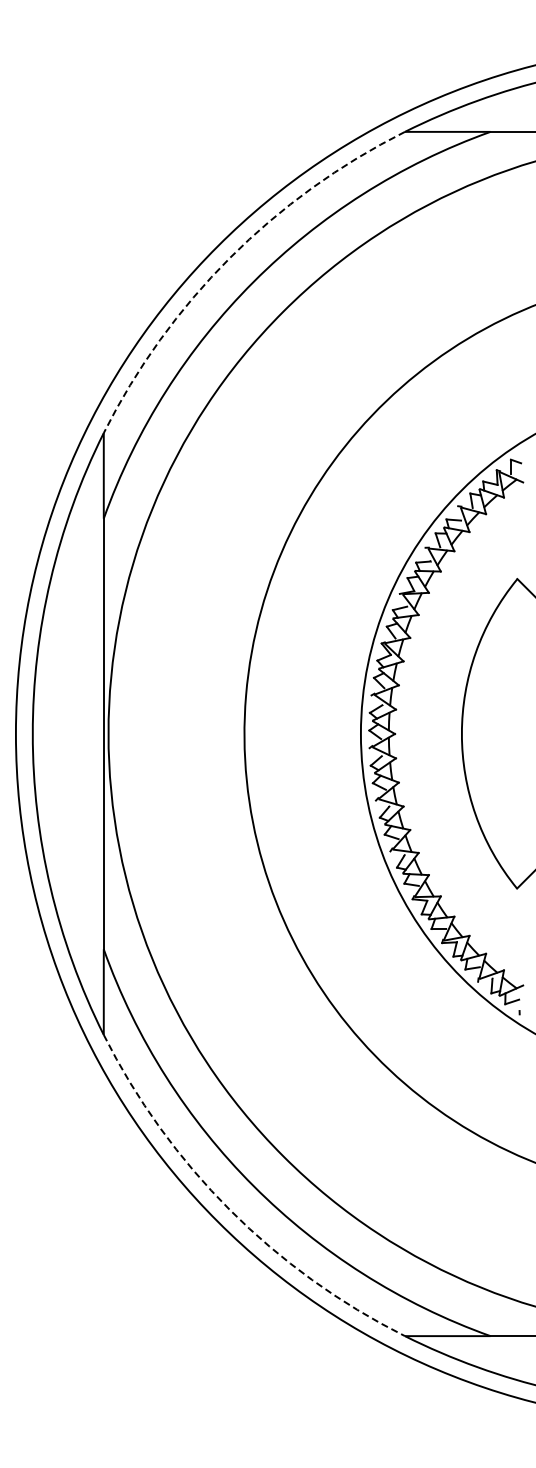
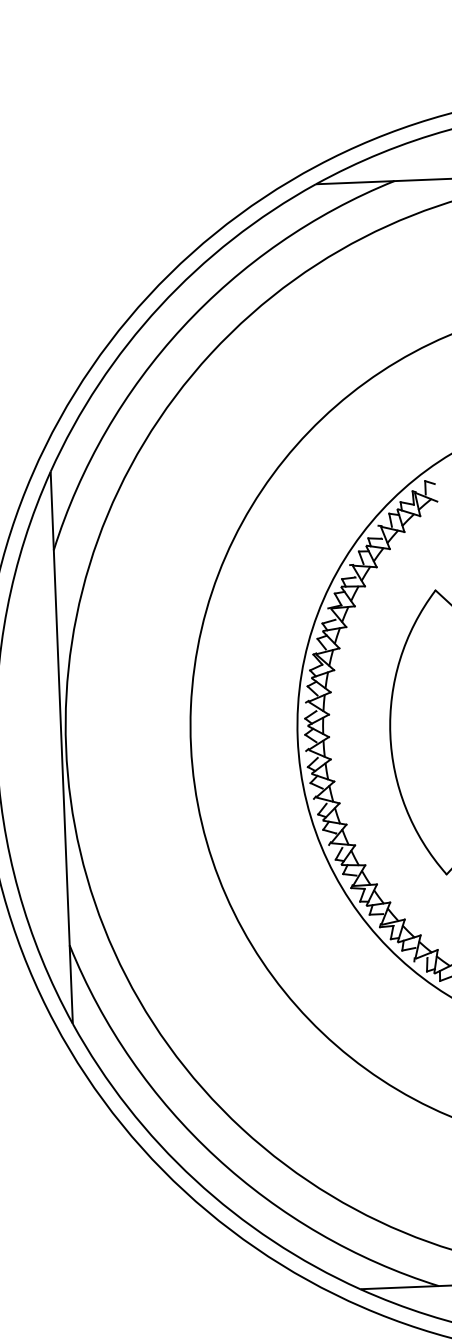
arc: (229, 258) -> (159, 306), dashed -> solid
arc: (229, 1209) -> (194, 1179), dashed -> solid

